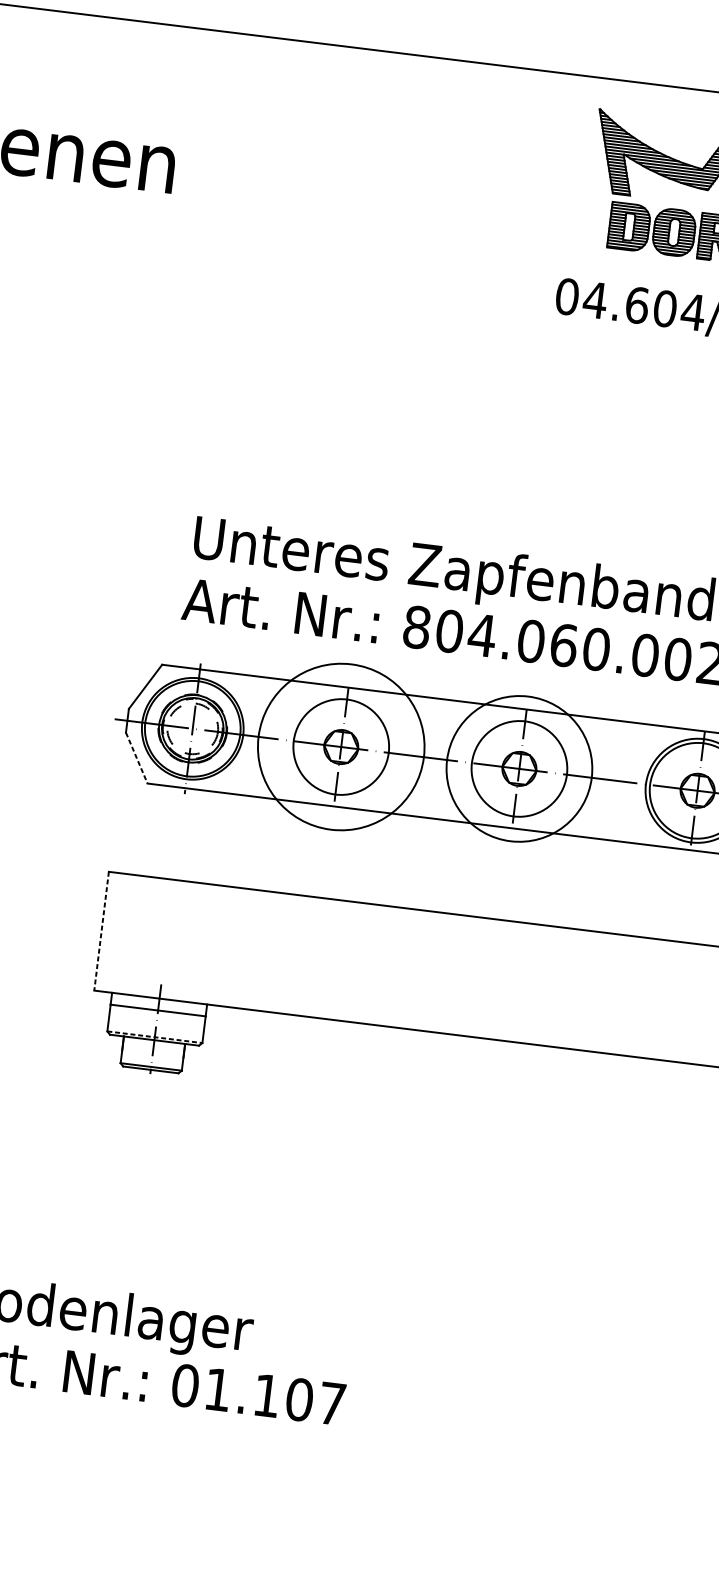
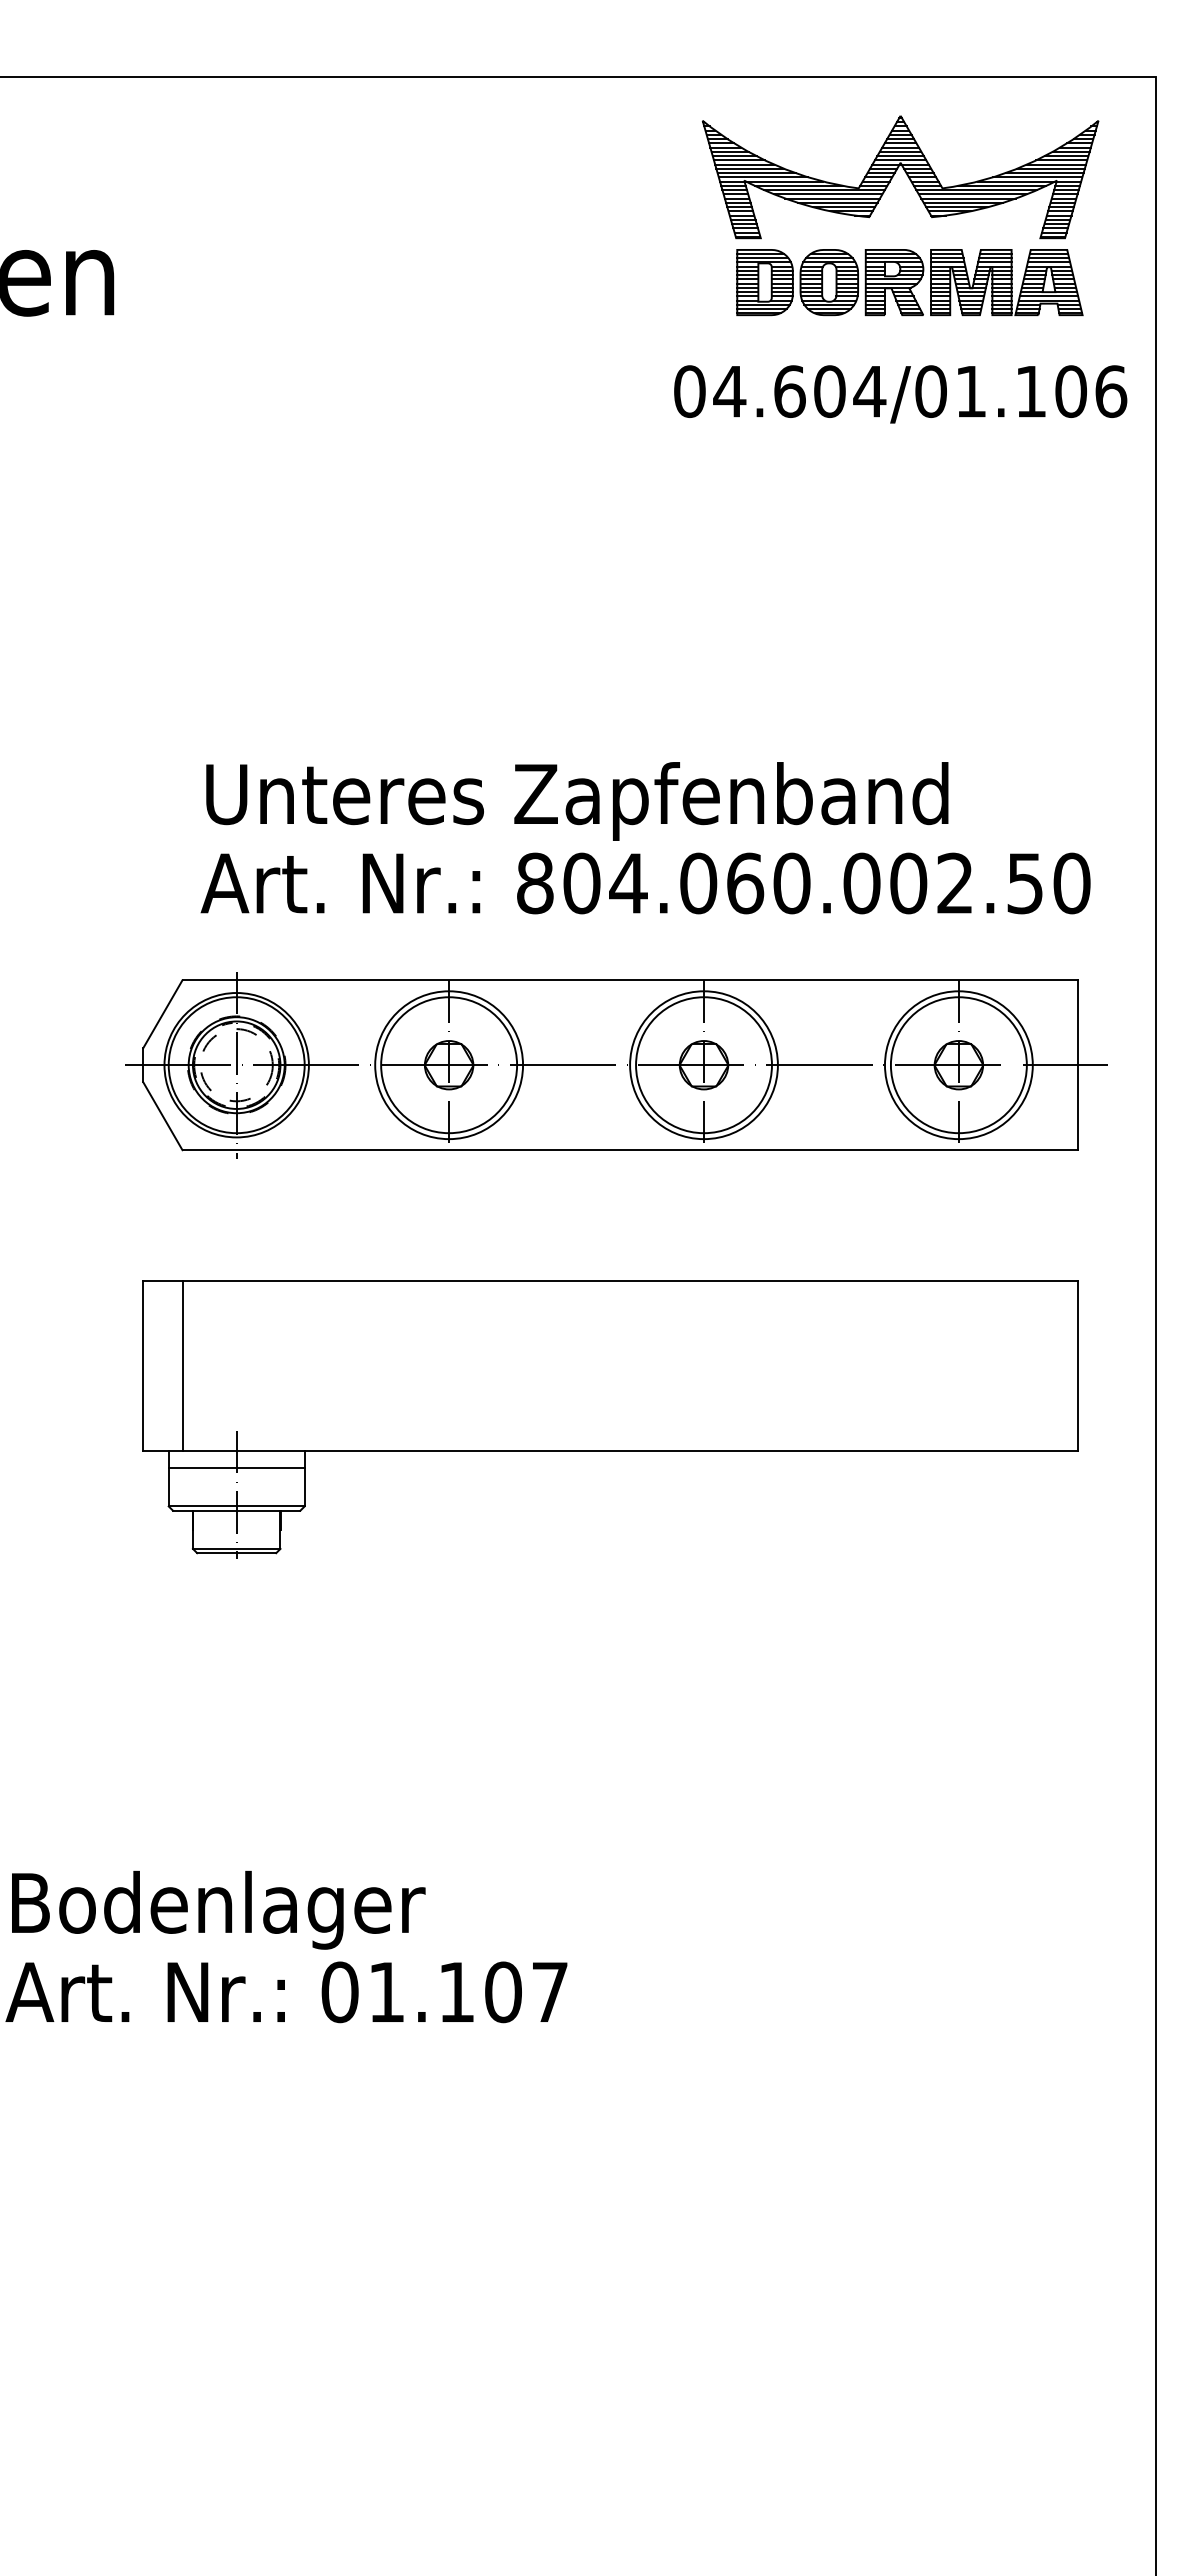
circle: (341, 747) -> (449, 1065), size x0.62
line: (137, 758) -> (163, 1116), dashed -> solid
circle: (519, 769) -> (703, 1065), size x0.71
line: (101, 931) -> (143, 1366), dashed -> solid
line: (129, 934) -> (182, 1366), added
line: (154, 1037) -> (236, 1506), dashed -> solid

